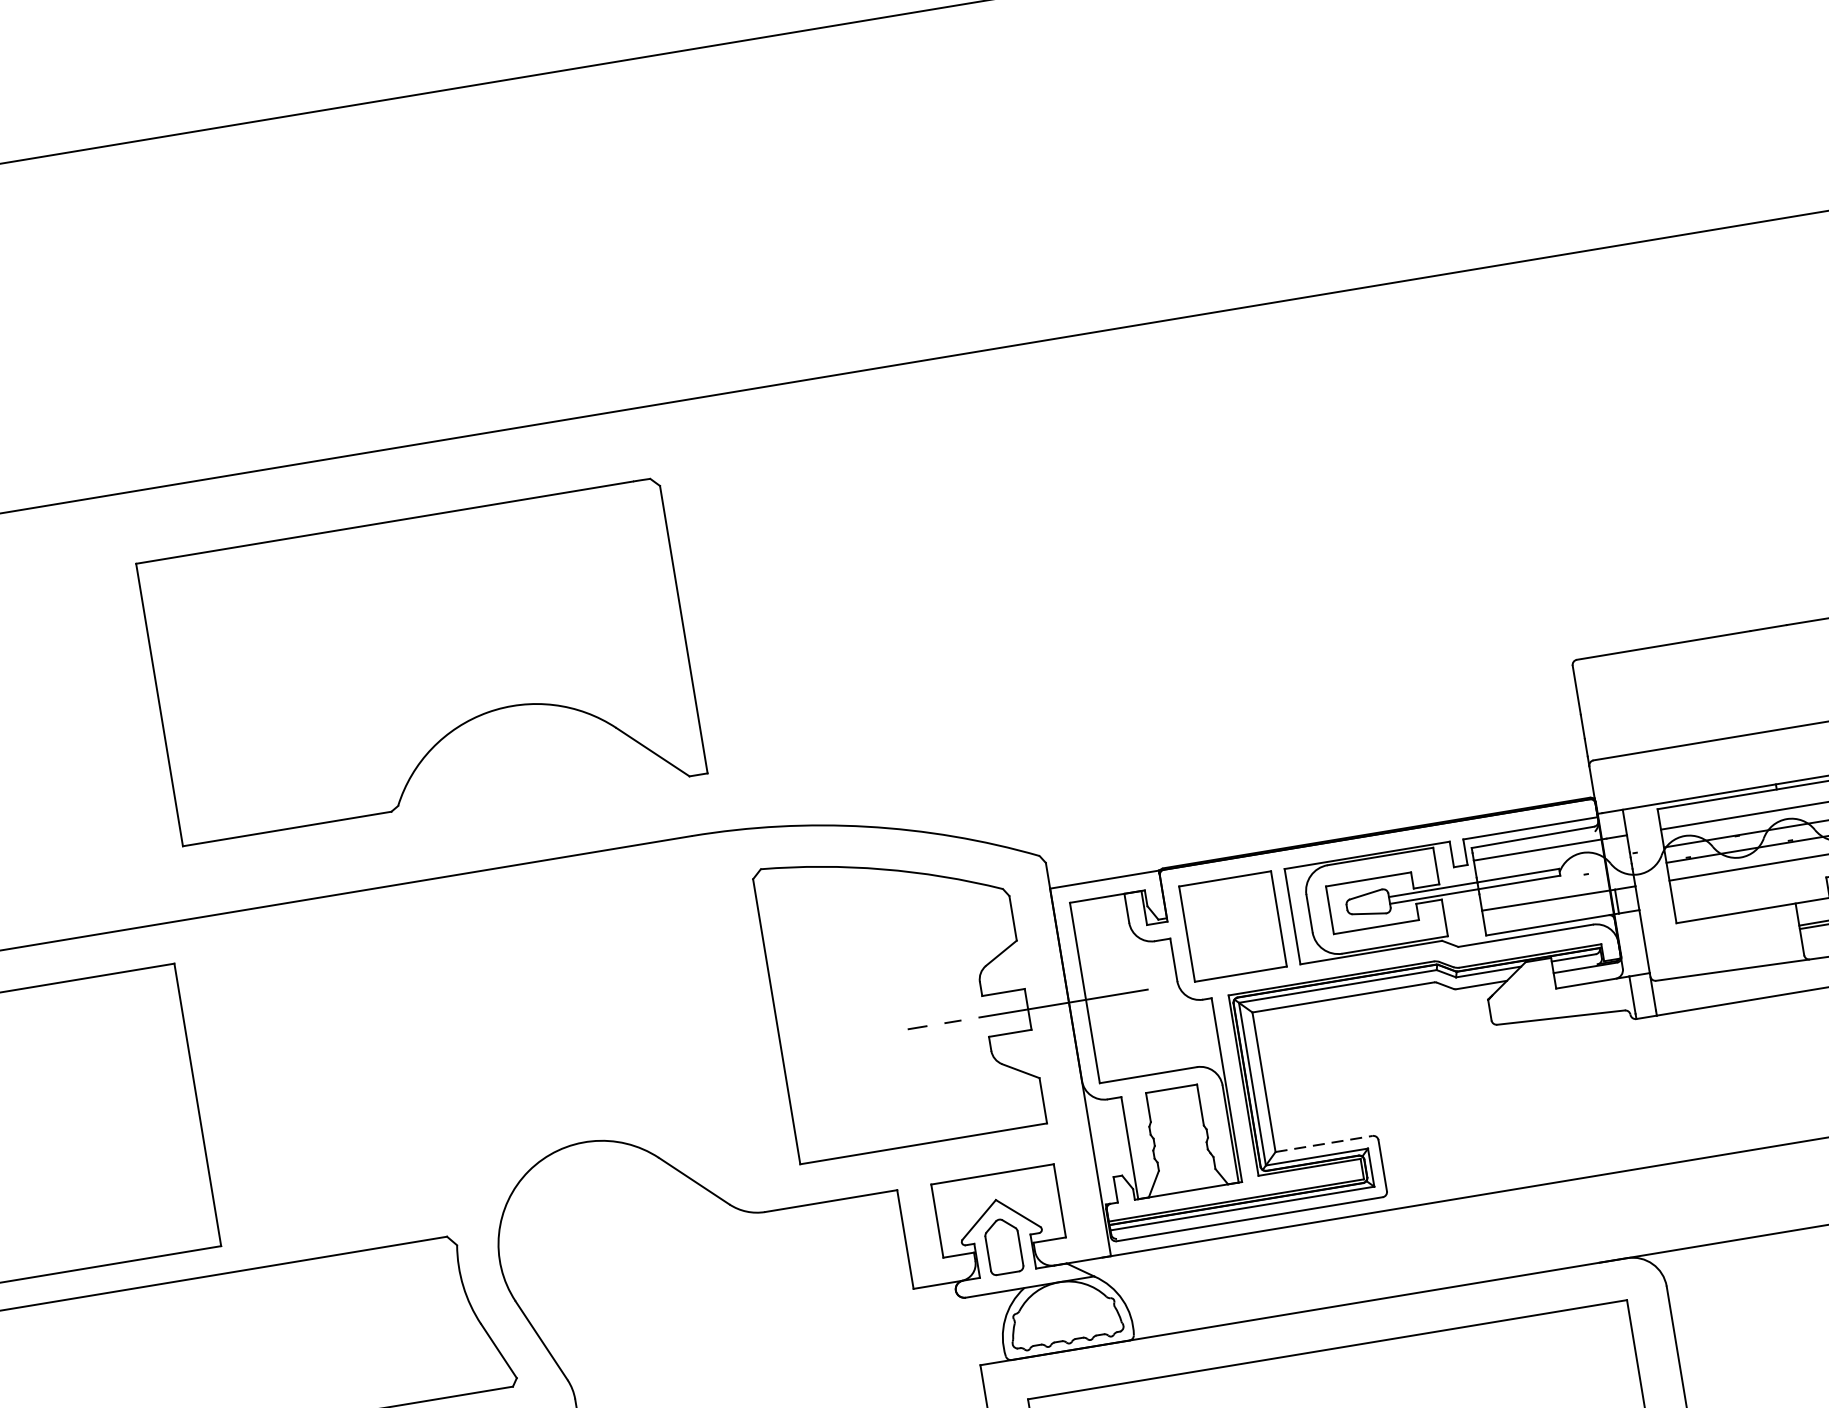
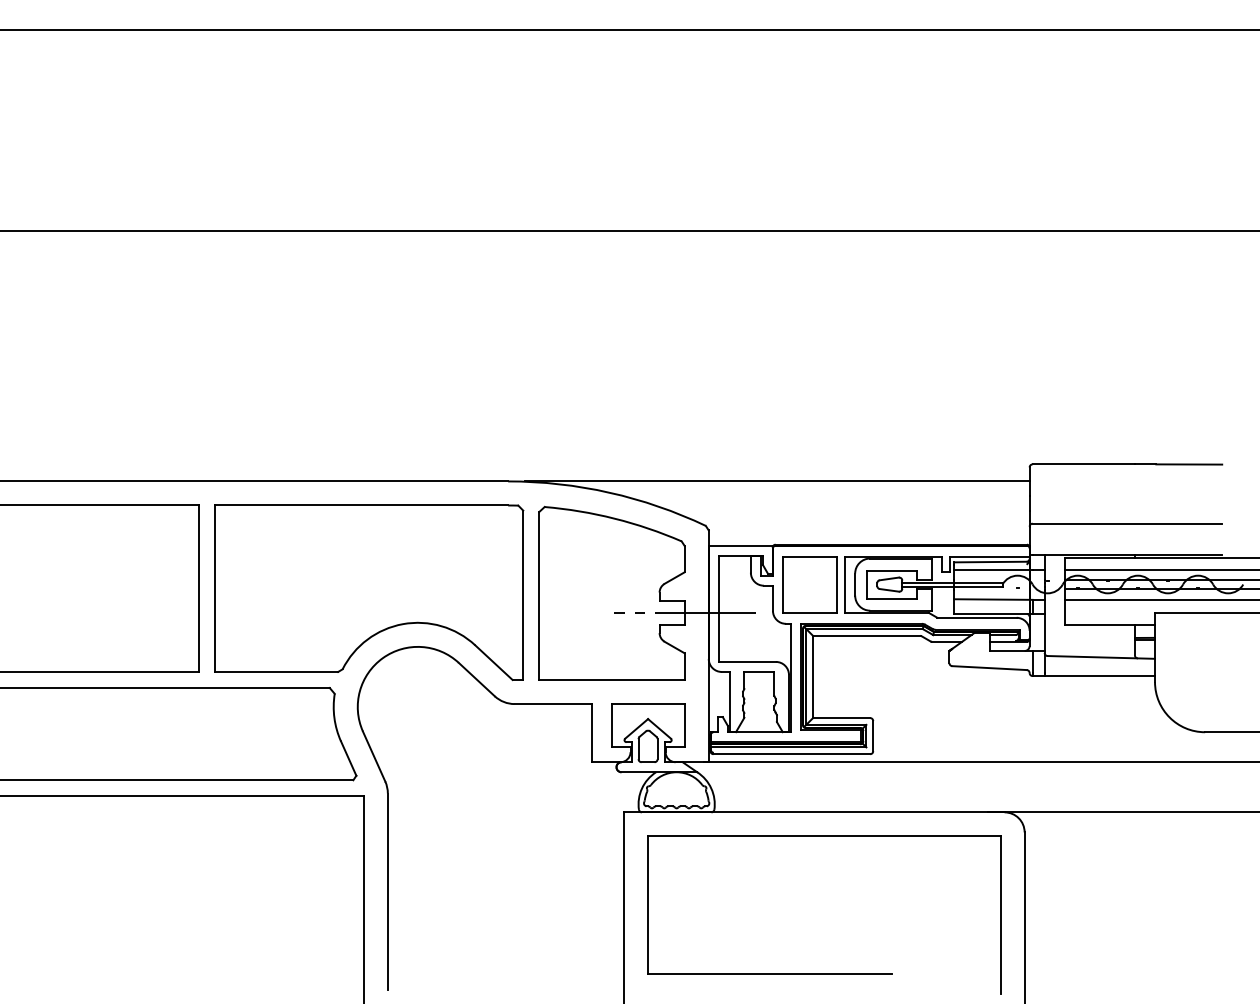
part: (422, 668) -> (369, 592), moved
line: (1148, 760) -> (777, 481), added
line: (1323, 1144) -> (841, 718), dashed -> solid

